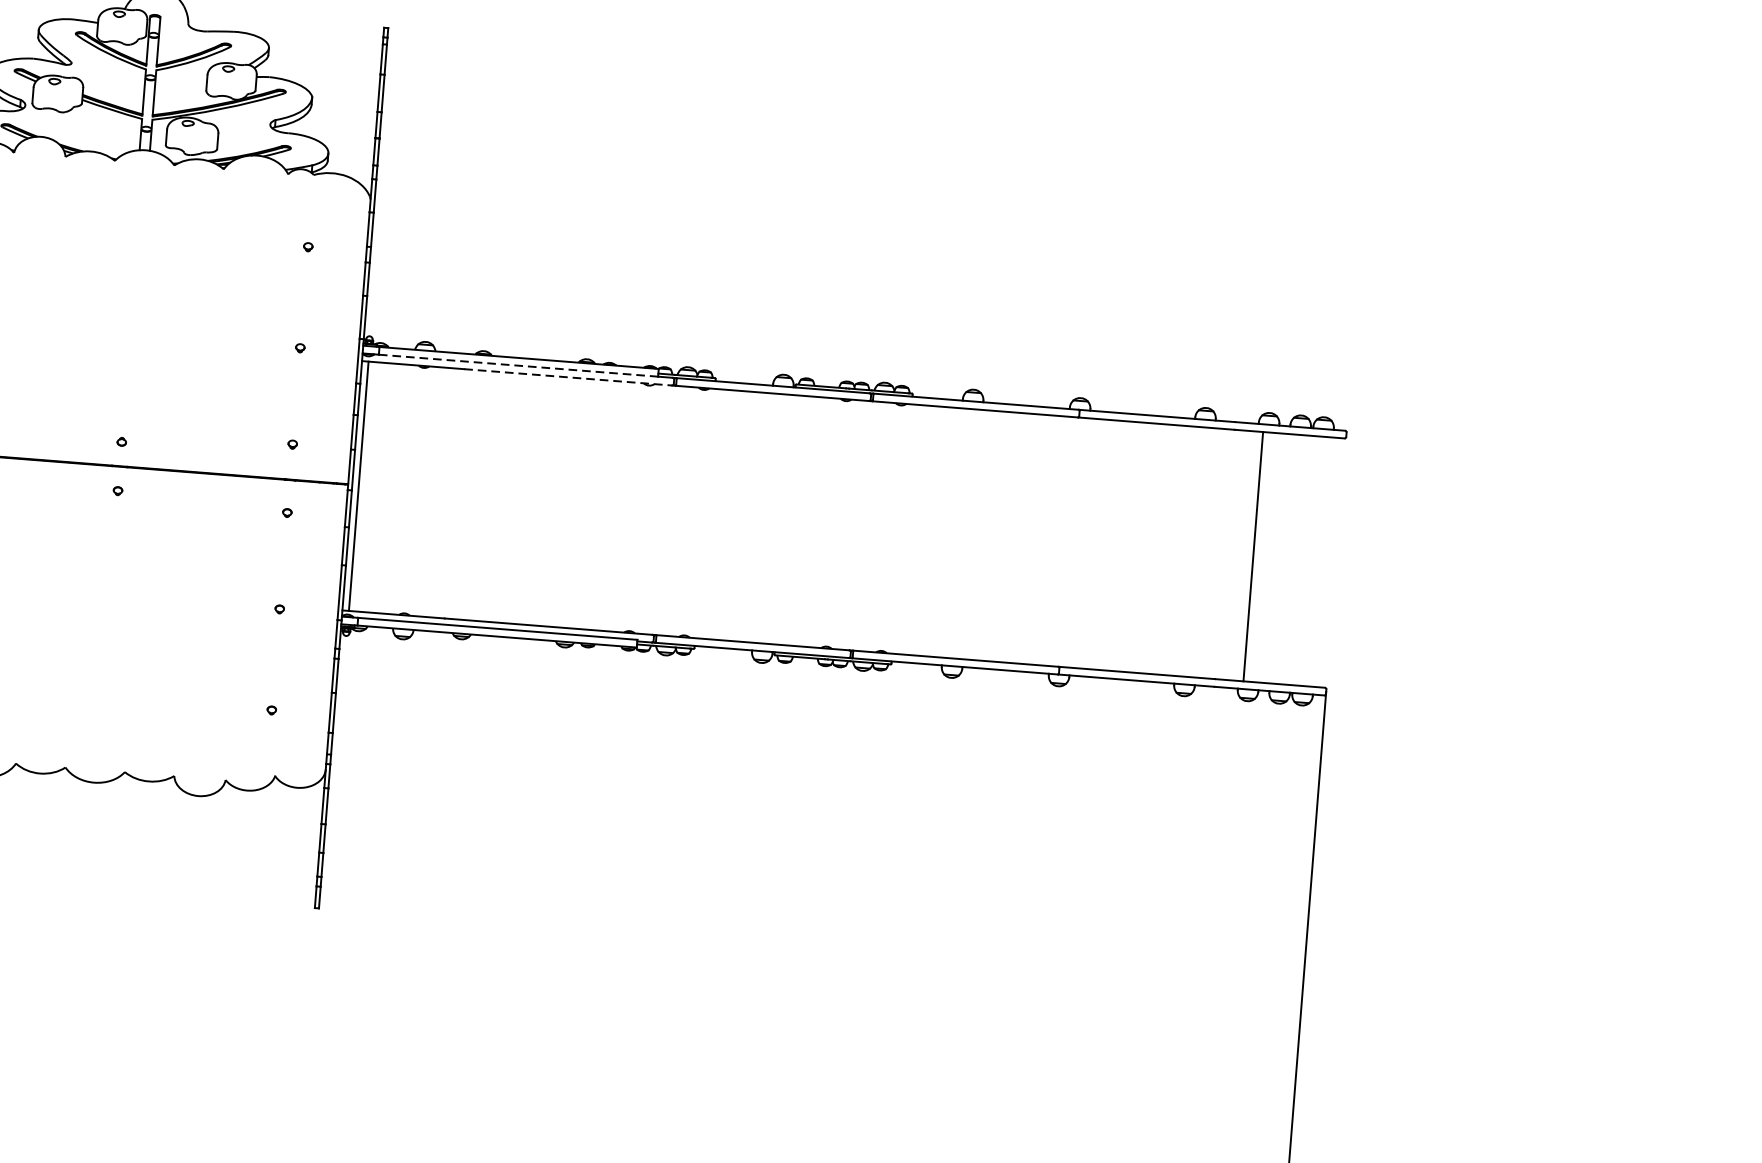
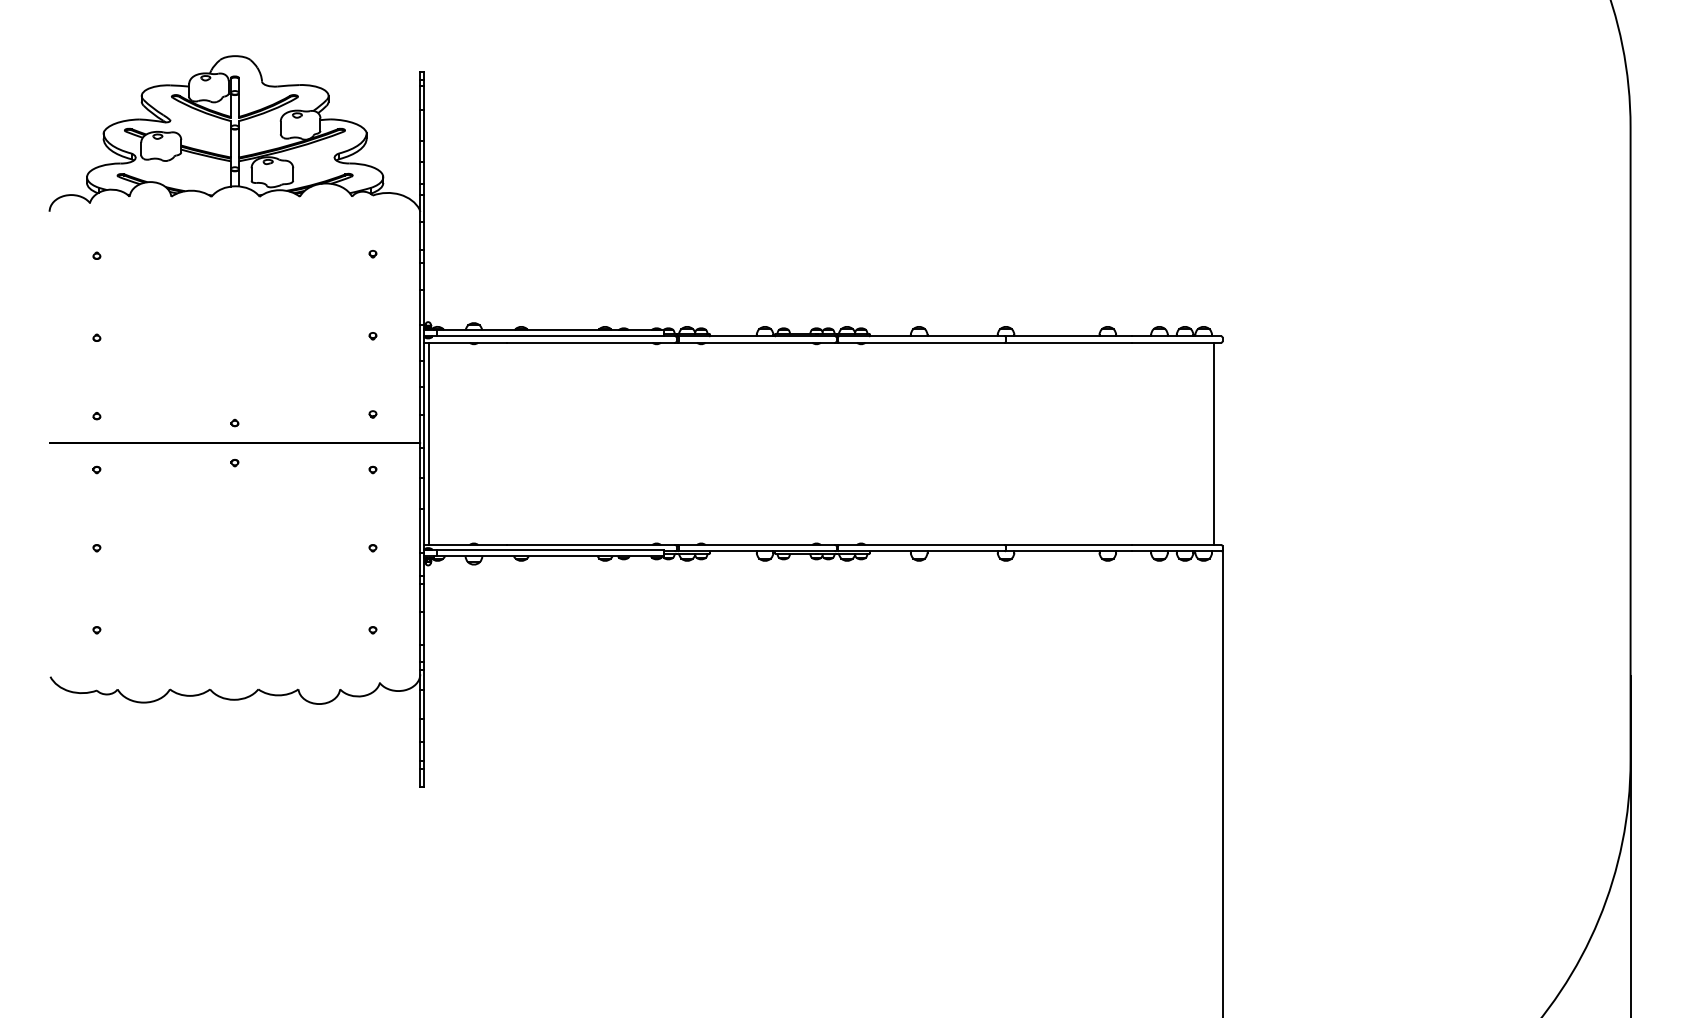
line: (518, 365) -> (550, 336), dashed -> solid
line: (568, 377) -> (591, 342), dashed -> solid
line: (1253, 556) -> (1214, 443), moved

